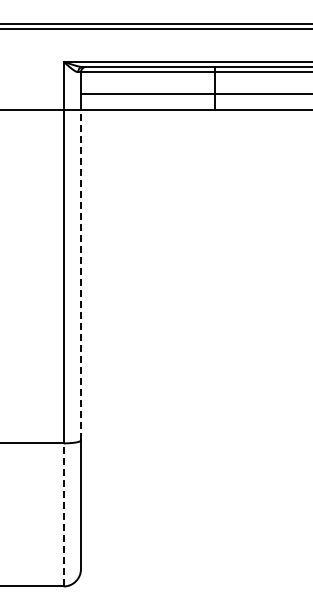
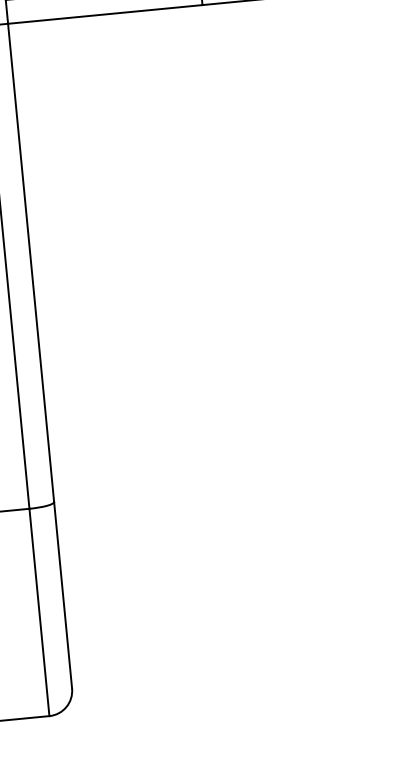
line: (80, 274) -> (30, 261), dashed -> solid
line: (63, 514) -> (39, 611), dashed -> solid

